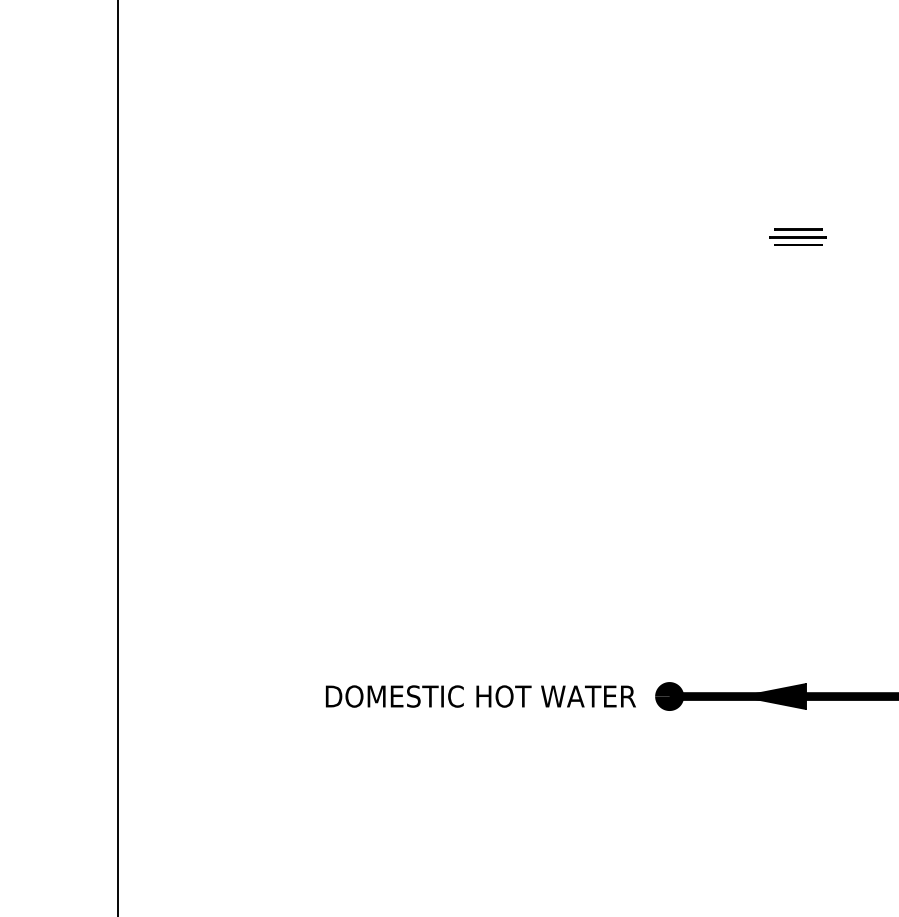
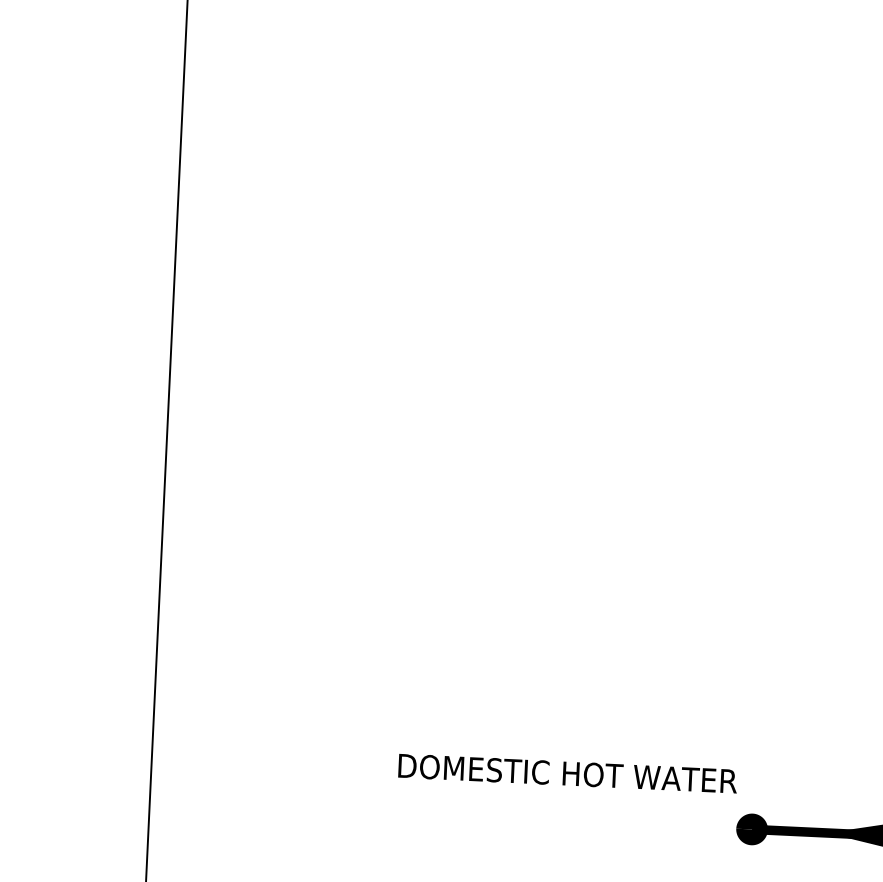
text: (480, 696) -> (567, 773), moved

